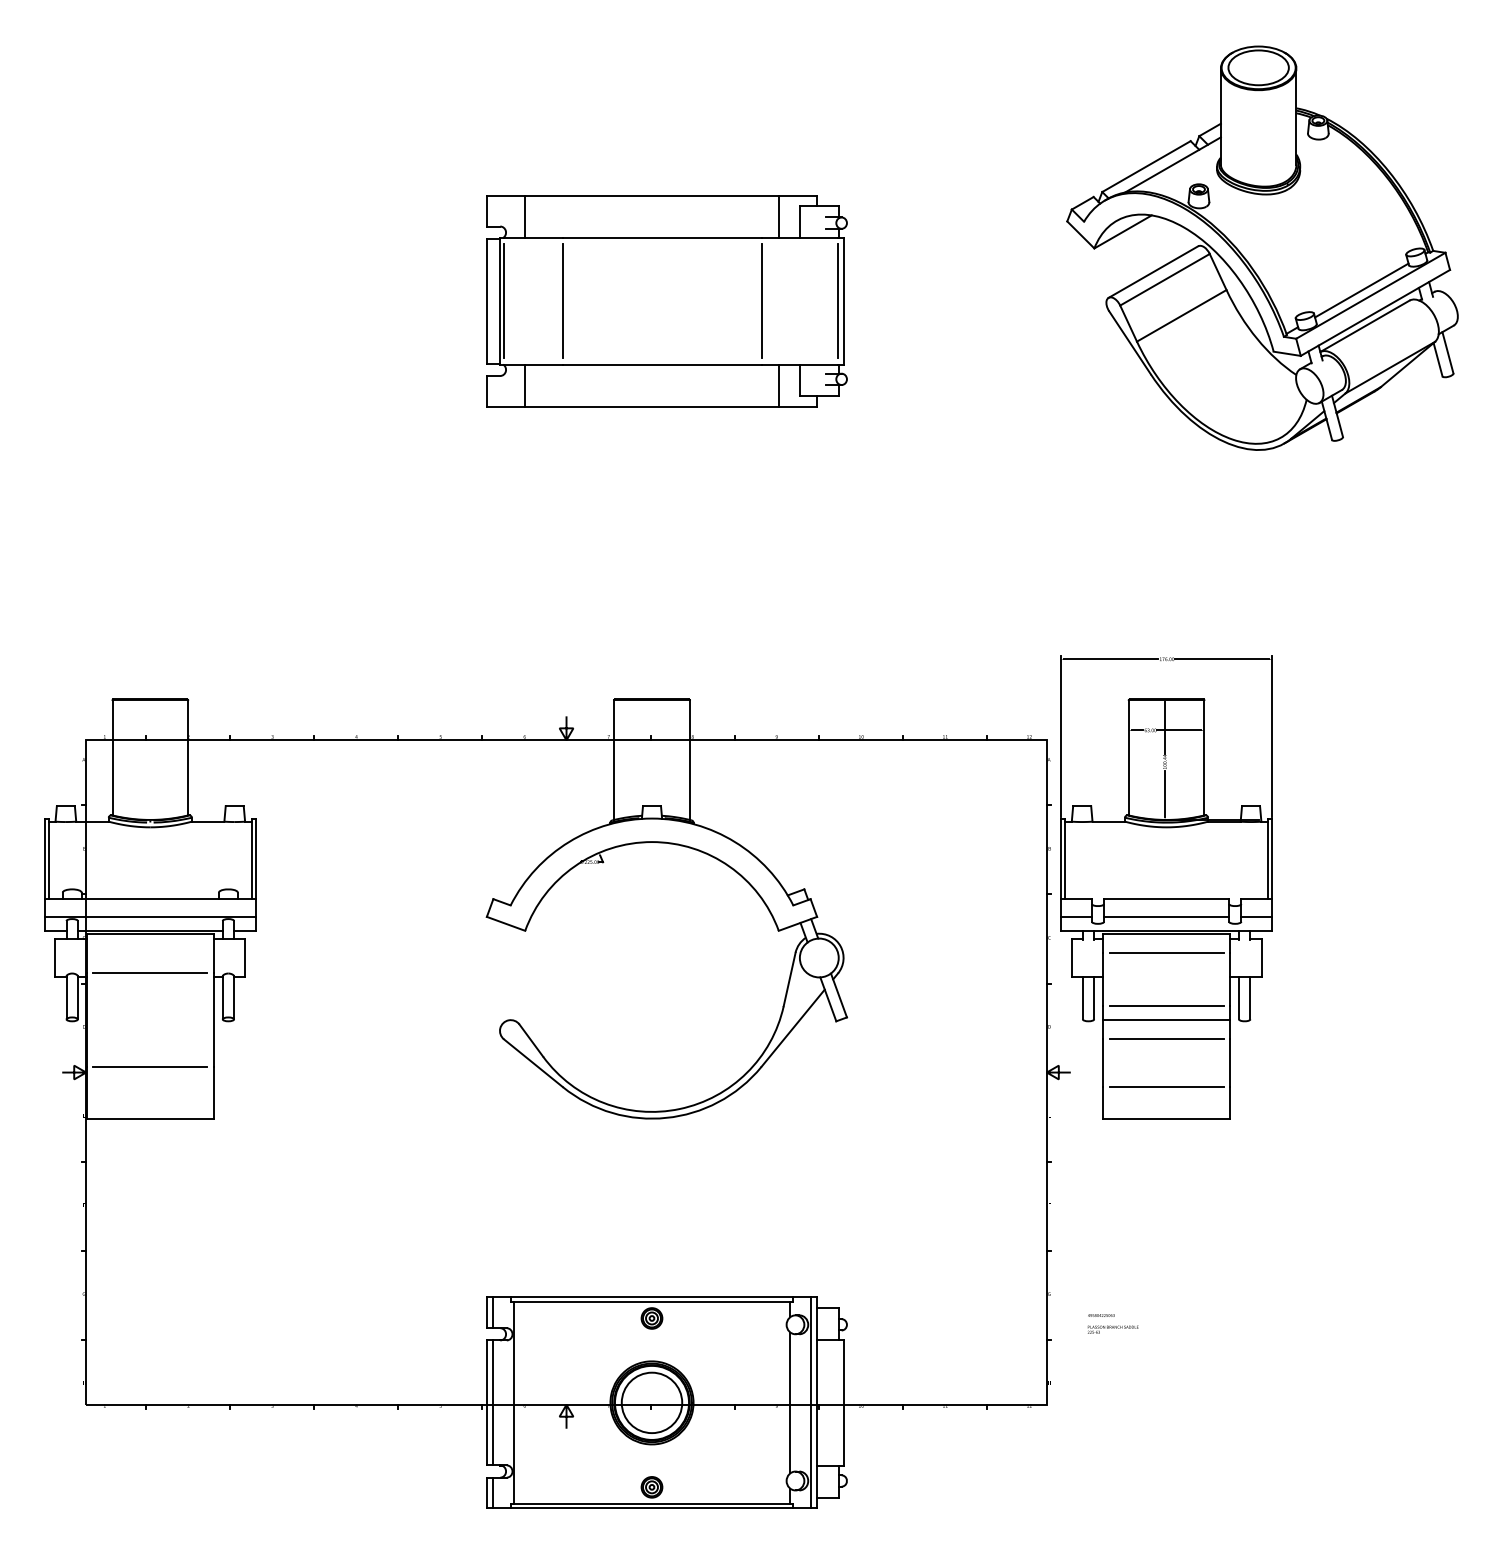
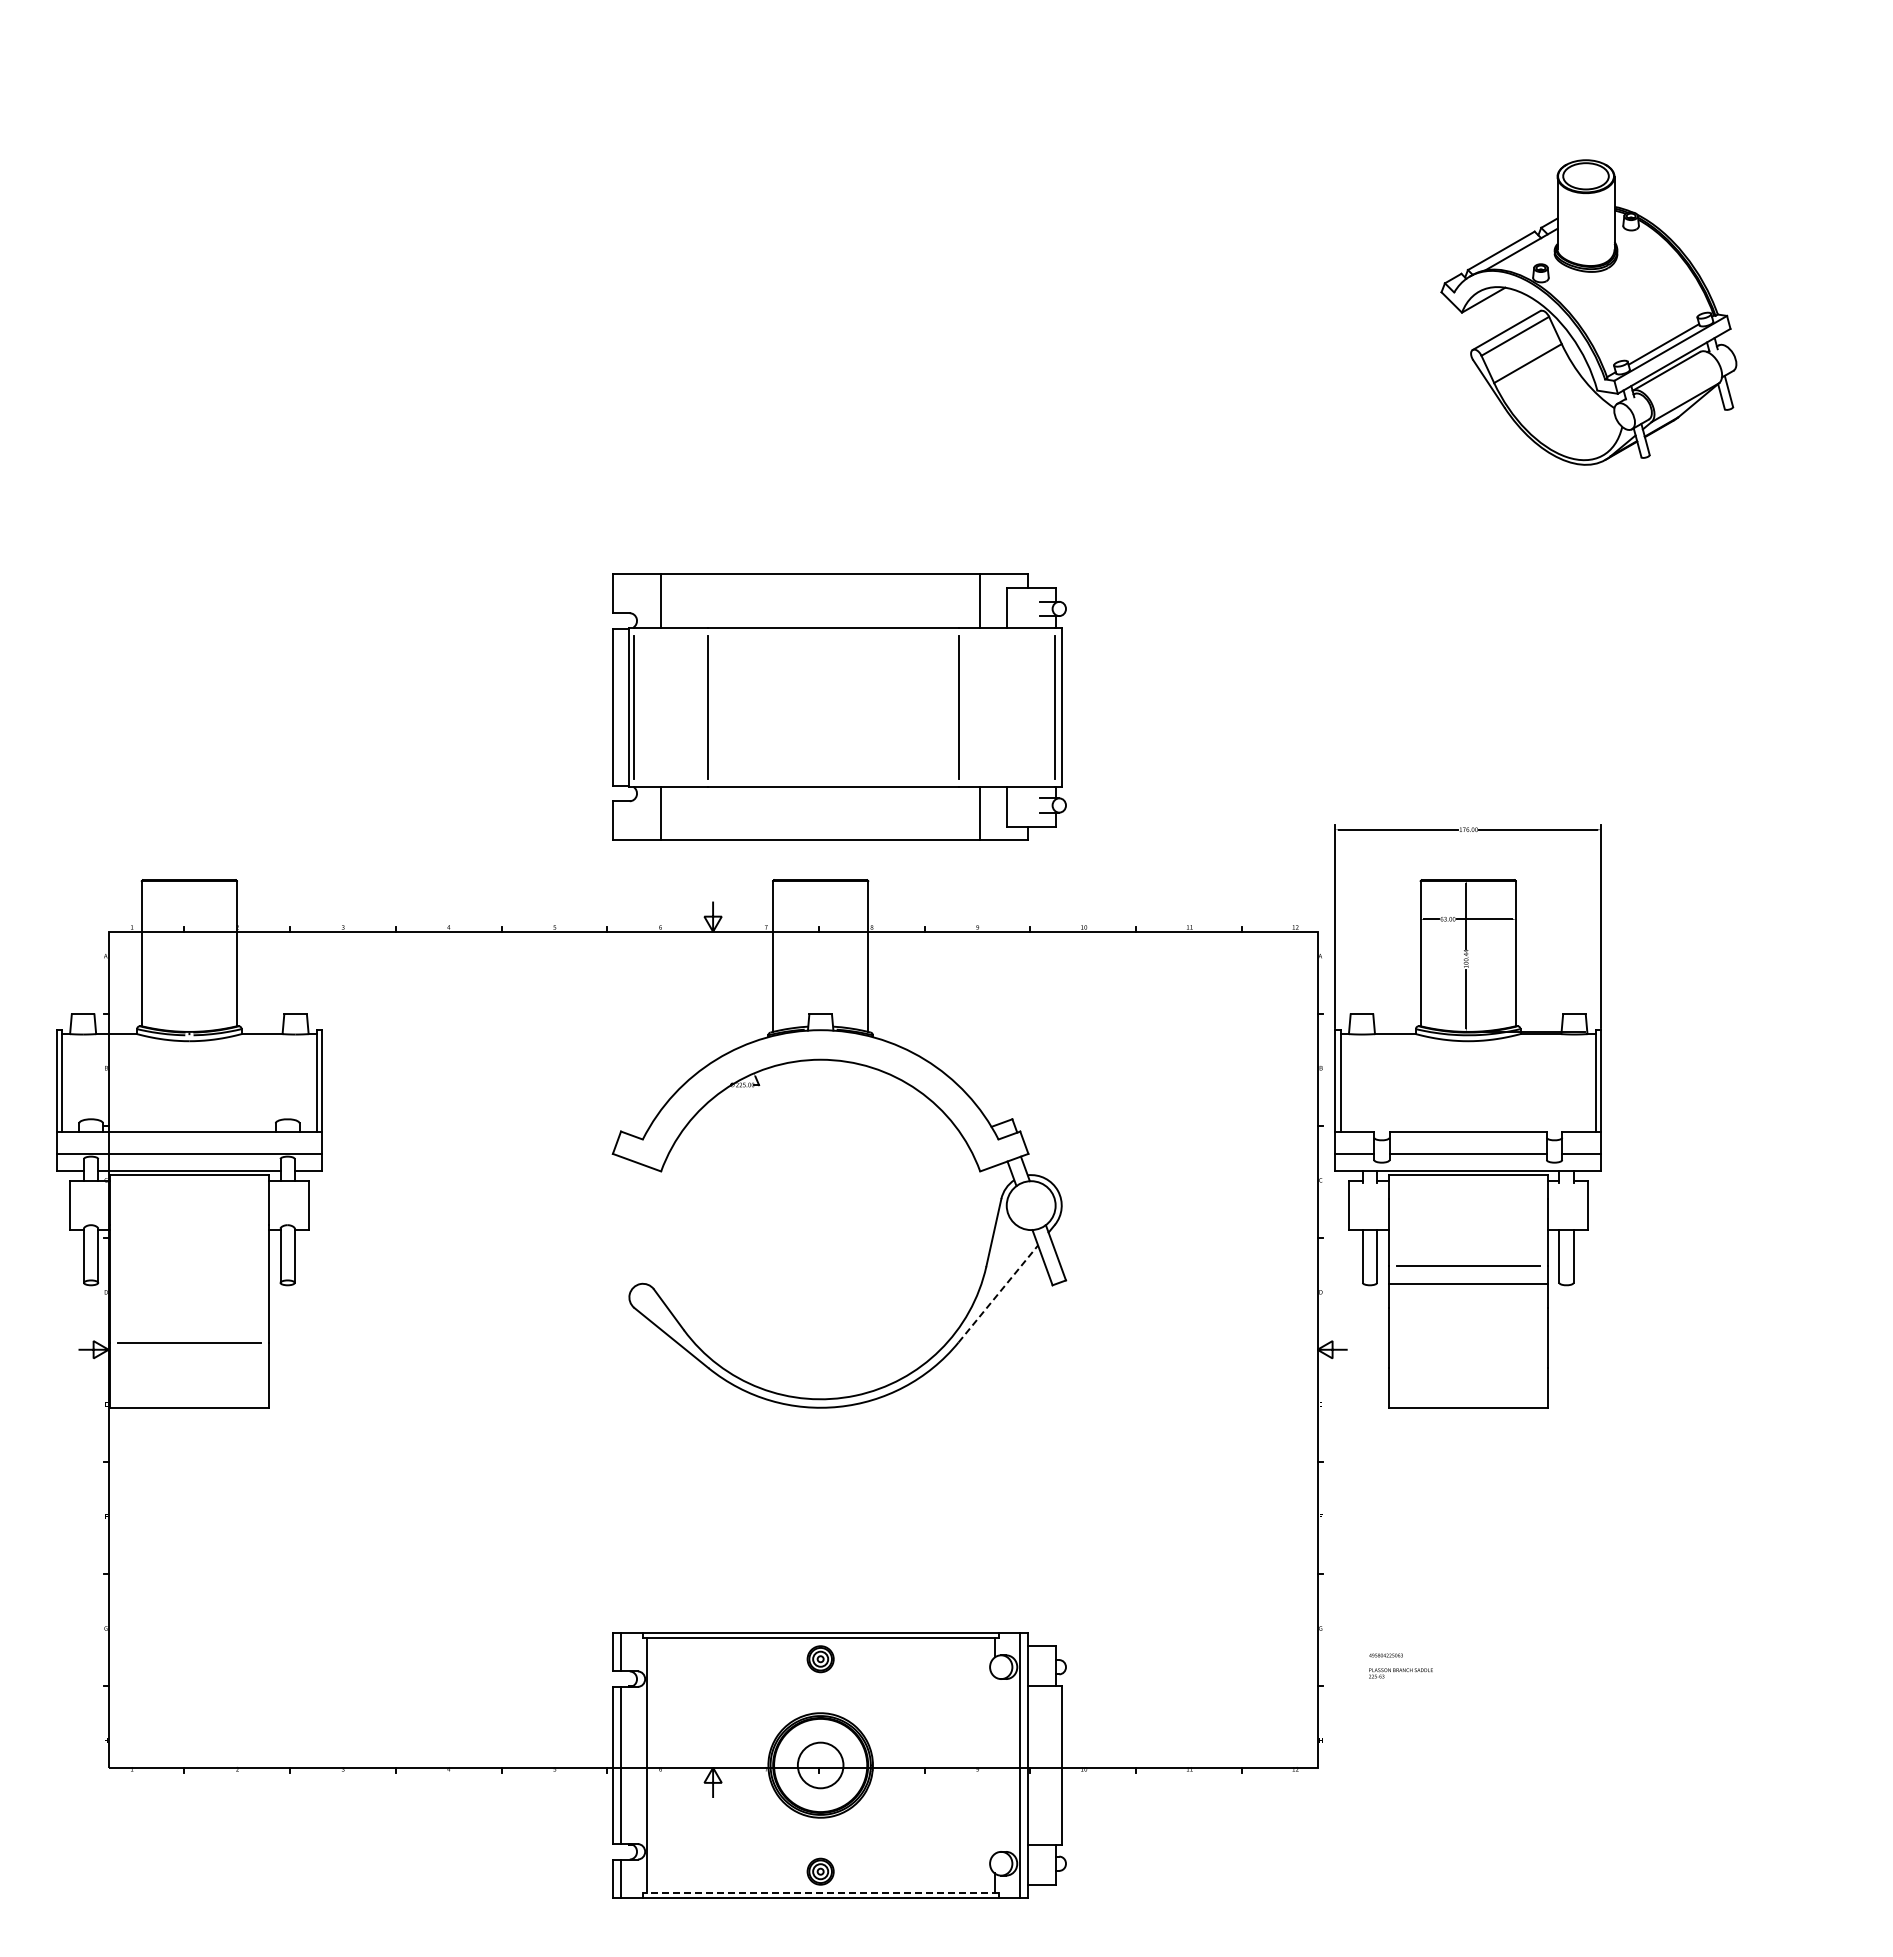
part: (1262, 248) -> (1588, 312), size x0.6
part: (666, 300) -> (839, 706), moved
line: (1166, 953) -> (1467, 1199), removed
line: (150, 973) -> (189, 1225), removed
line: (793, 1027) -> (998, 1293), solid -> dashed
line: (1166, 1039) -> (1467, 1308), removed
line: (1166, 1086) -> (1467, 1367), removed
circle: (651, 1402) -> (820, 1765), size x0.6
line: (790, 1402) -> (994, 1765), removed
line: (651, 1503) -> (820, 1892), solid -> dashed

